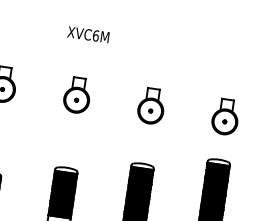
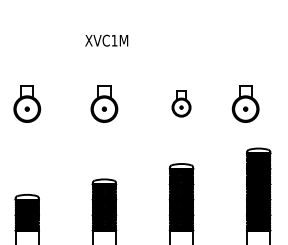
text: (95, 35) -> (114, 40), XVC6M -> XVC1M
part: (151, 105) -> (181, 103), size x0.7
part: (225, 116) -> (245, 103), moved

